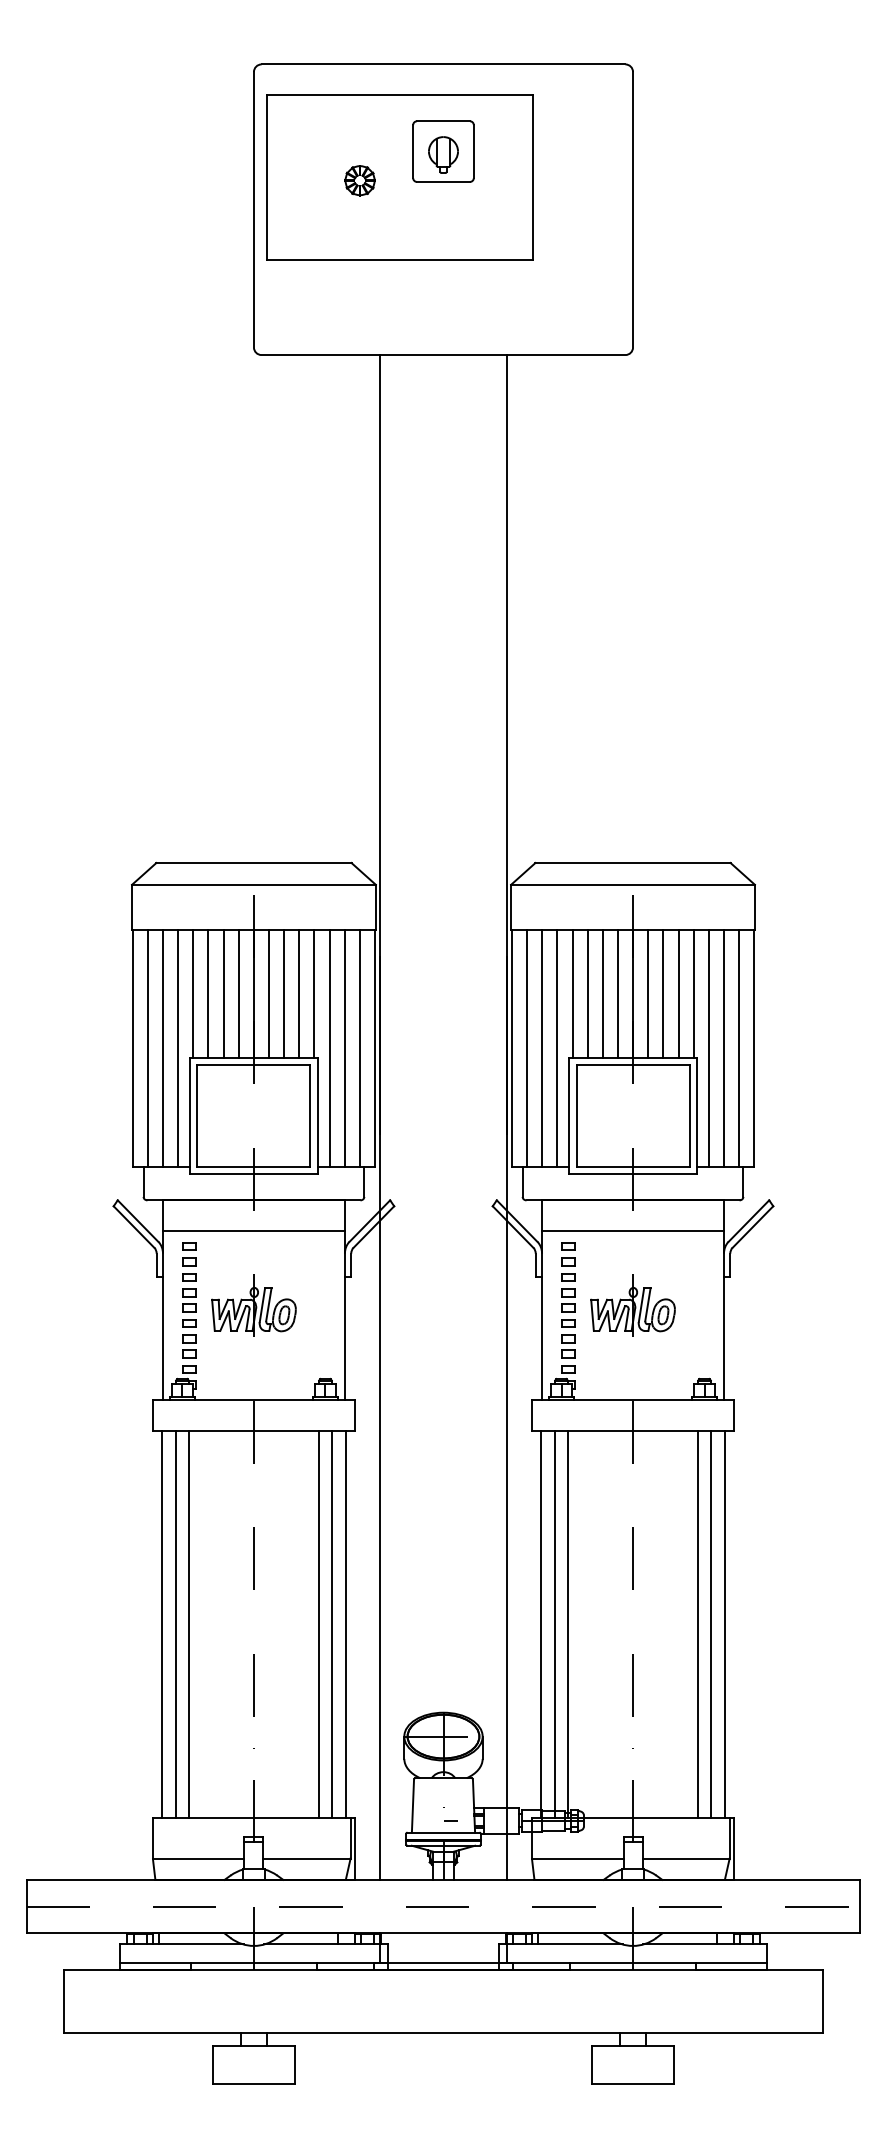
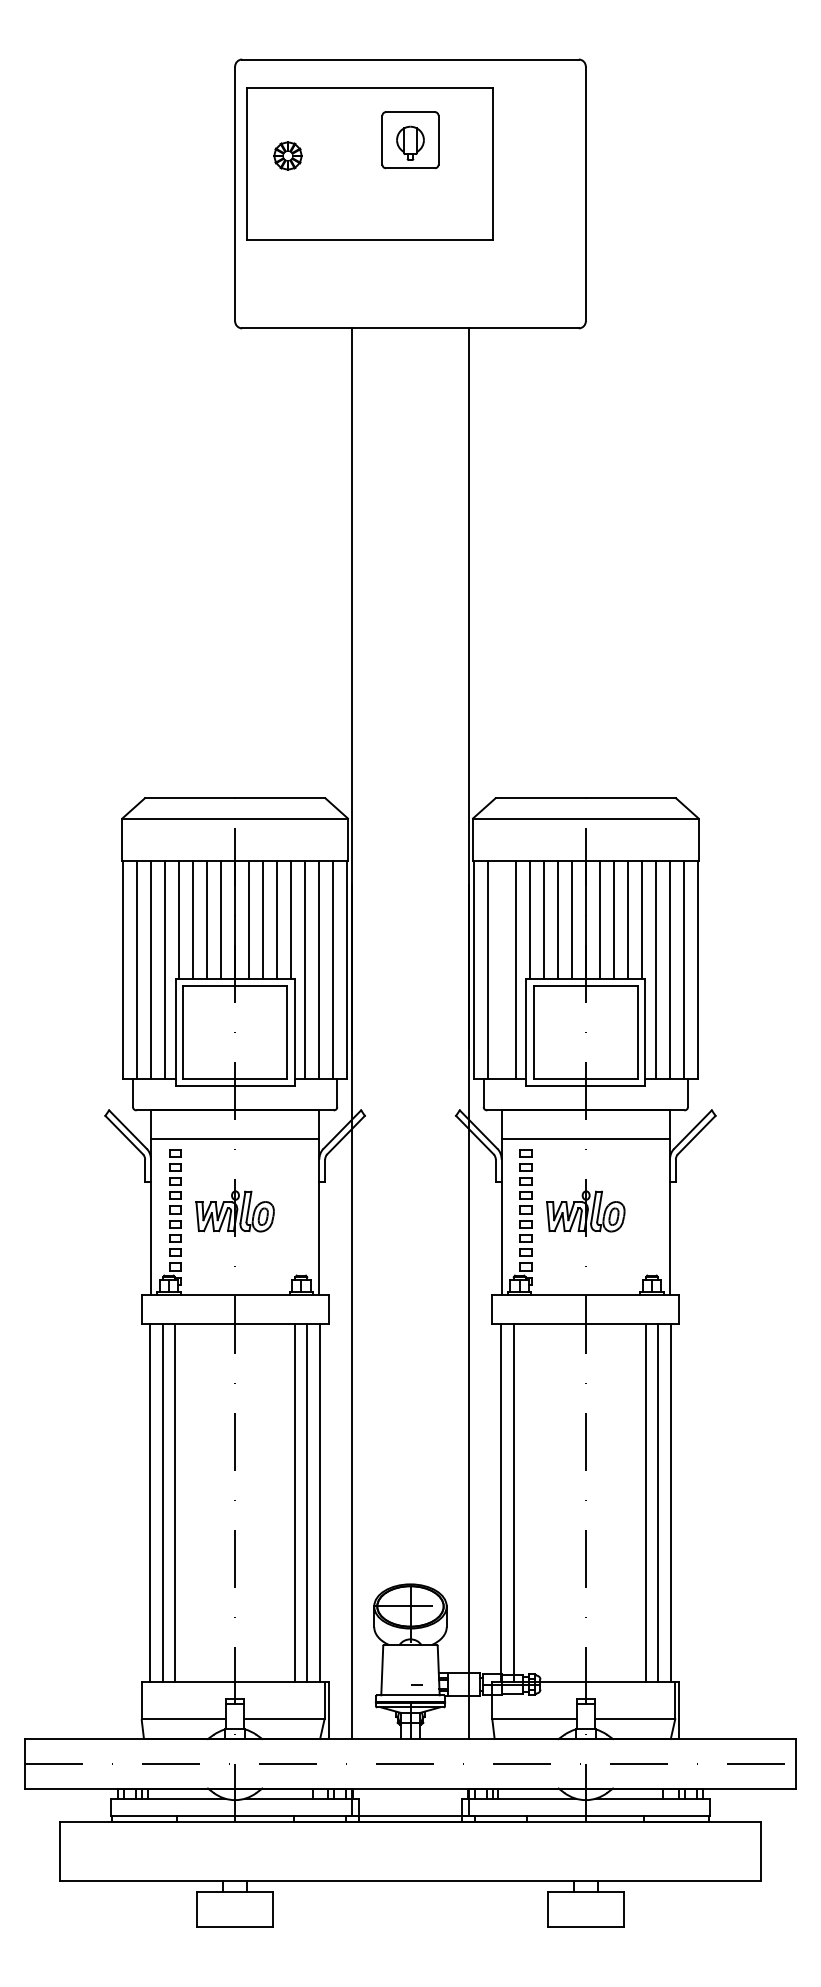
part: (359, 180) -> (287, 155), moved
line: (542, 1048) -> (502, 969), removed
line: (567, 1624) -> (525, 1502), removed

